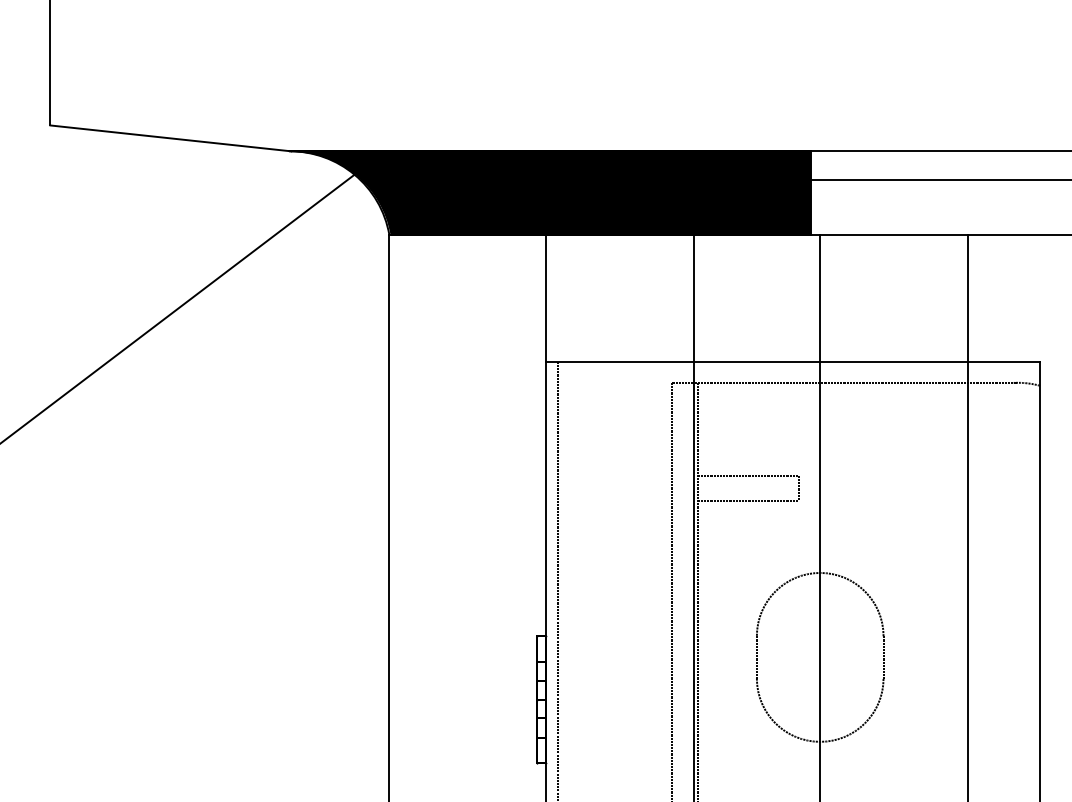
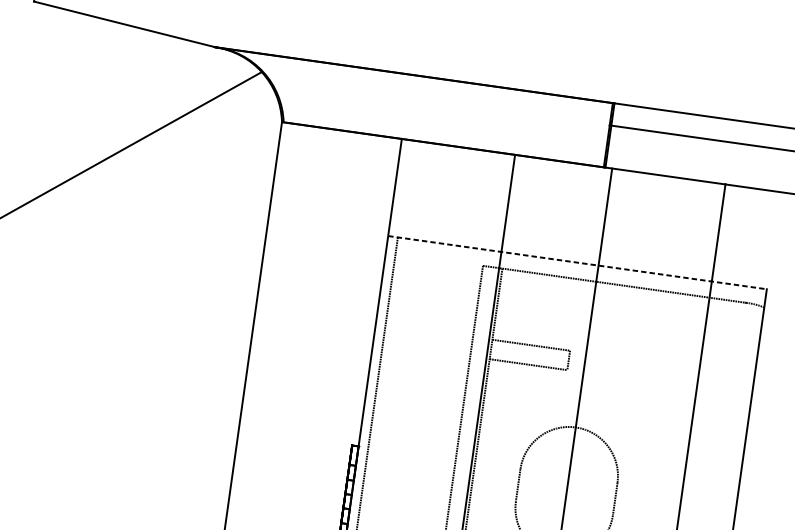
fill: (552, 193) -> (411, 107), removed
line: (793, 361) -> (578, 262), solid -> dashed

